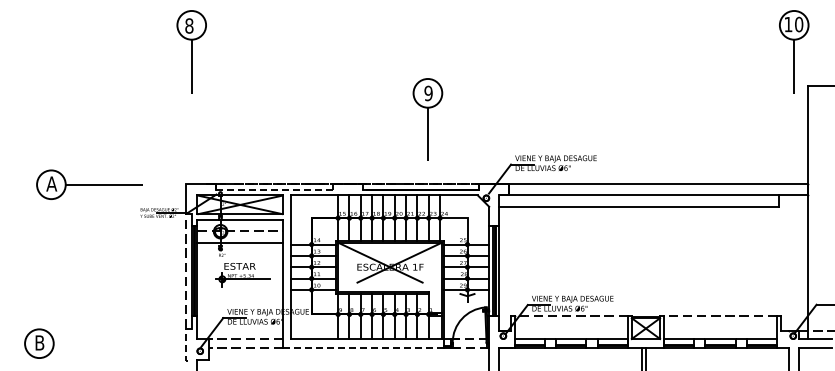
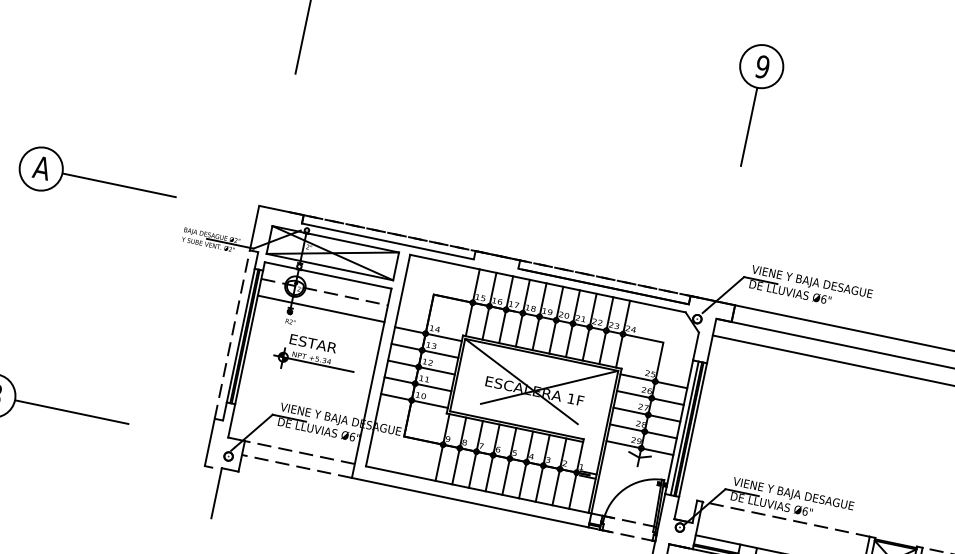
part: (427, 119) -> (753, 105), moved
part: (89, 184) -> (97, 180), moved
line: (275, 189) -> (389, 241), dashed -> solid
line: (92, 343) -> (72, 411), added
line: (186, 345) -> (210, 443), dashed -> solid
line: (364, 348) -> (471, 503), dashed -> solid

